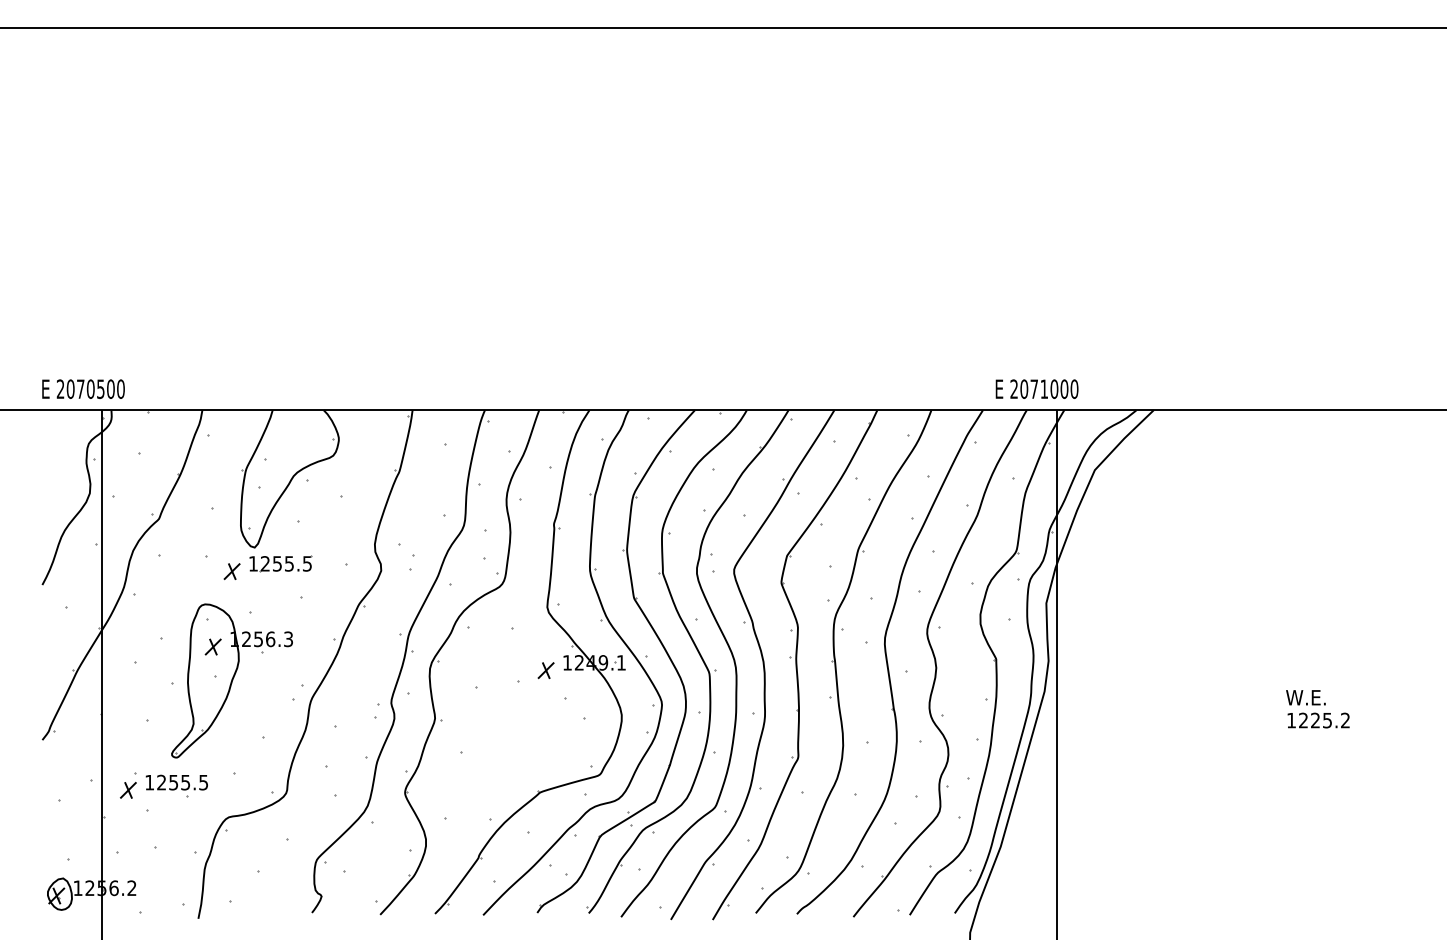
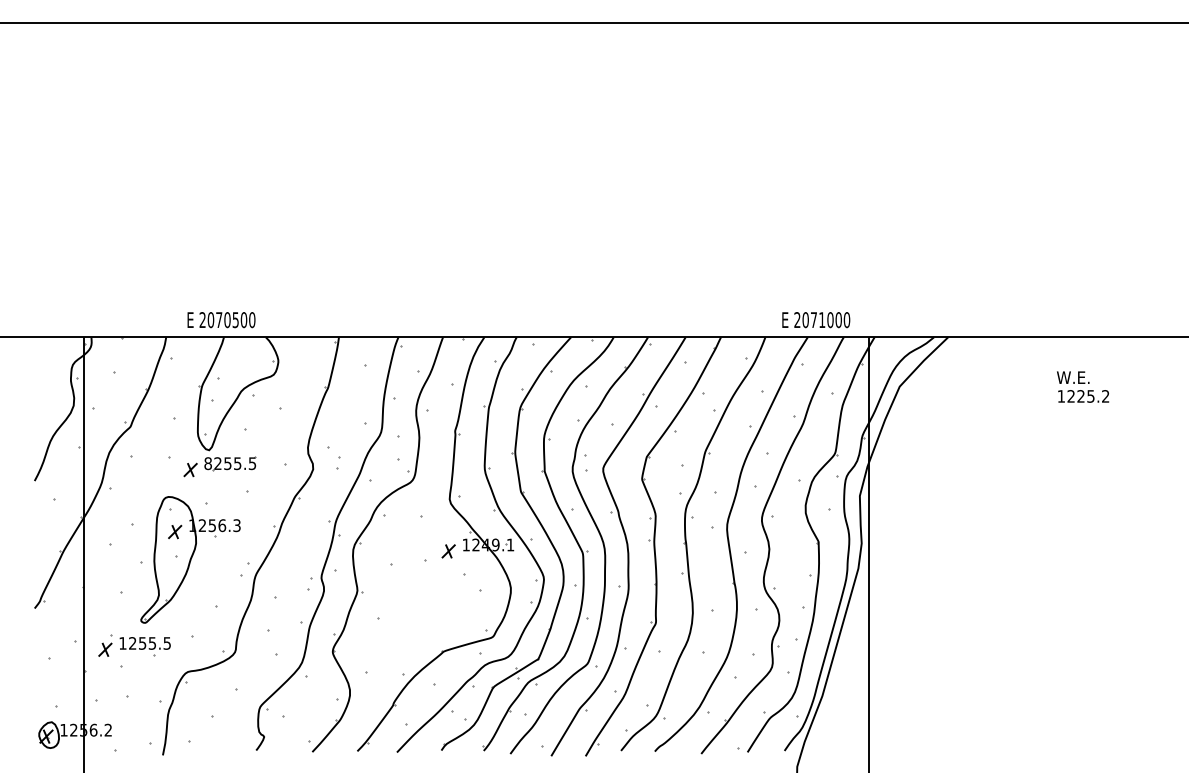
text: (83, 389) -> (221, 320), moved
text: (1037, 389) -> (816, 320), moved
text: (252, 563) -> (207, 463), 1255.5 -> 8255.5
text: (1318, 708) -> (1083, 386), moved

